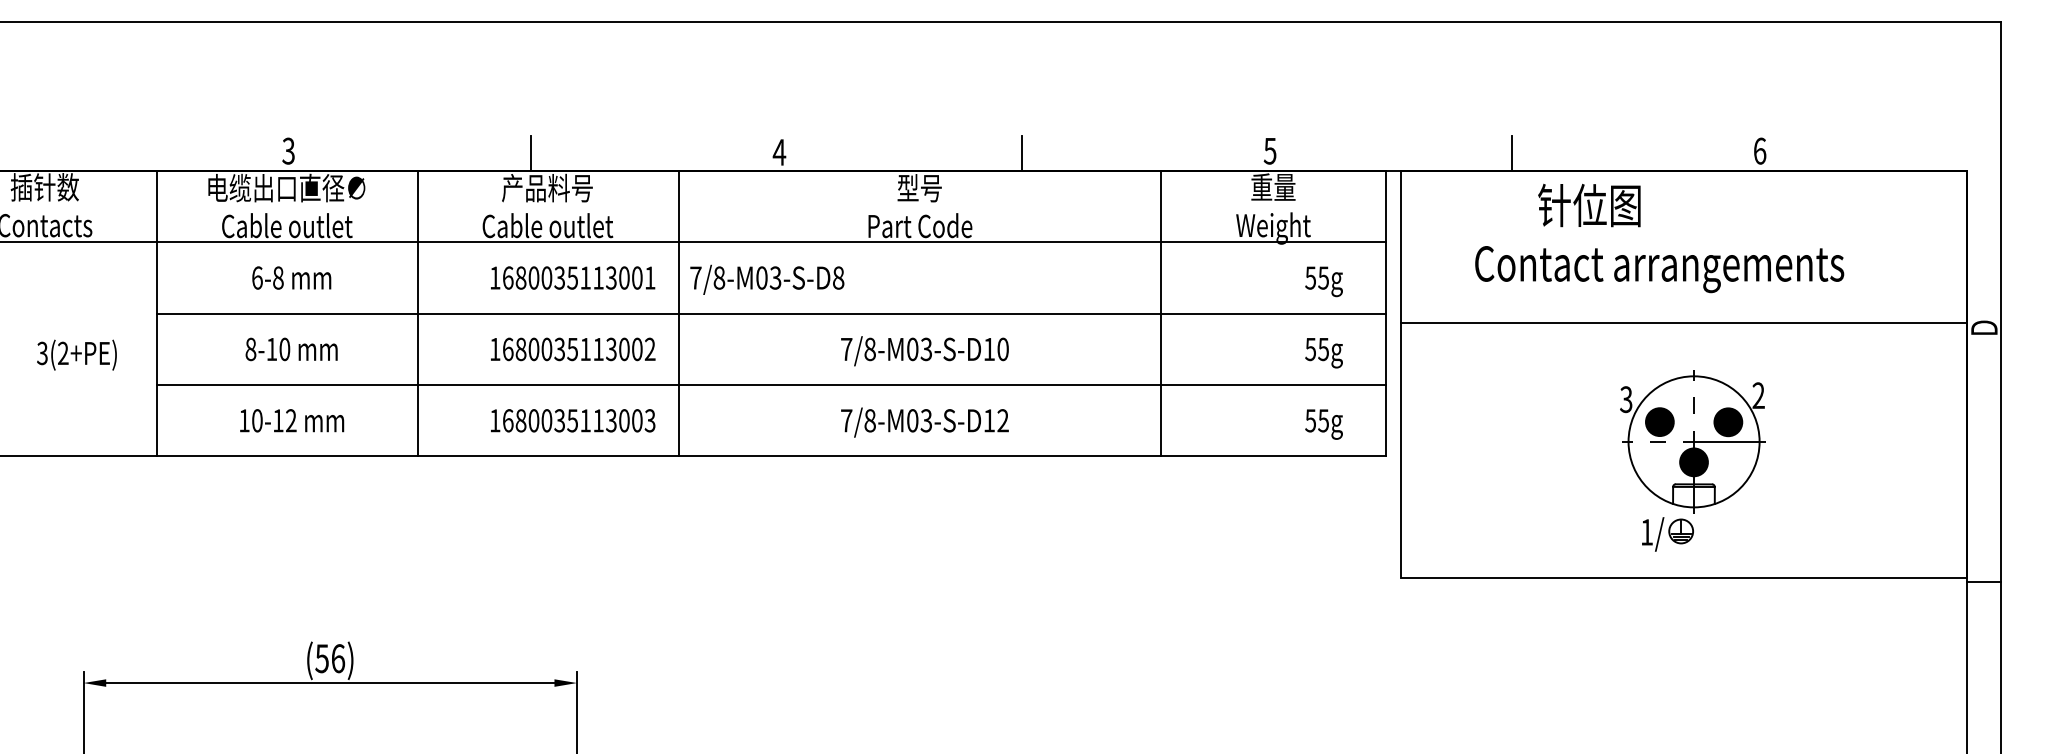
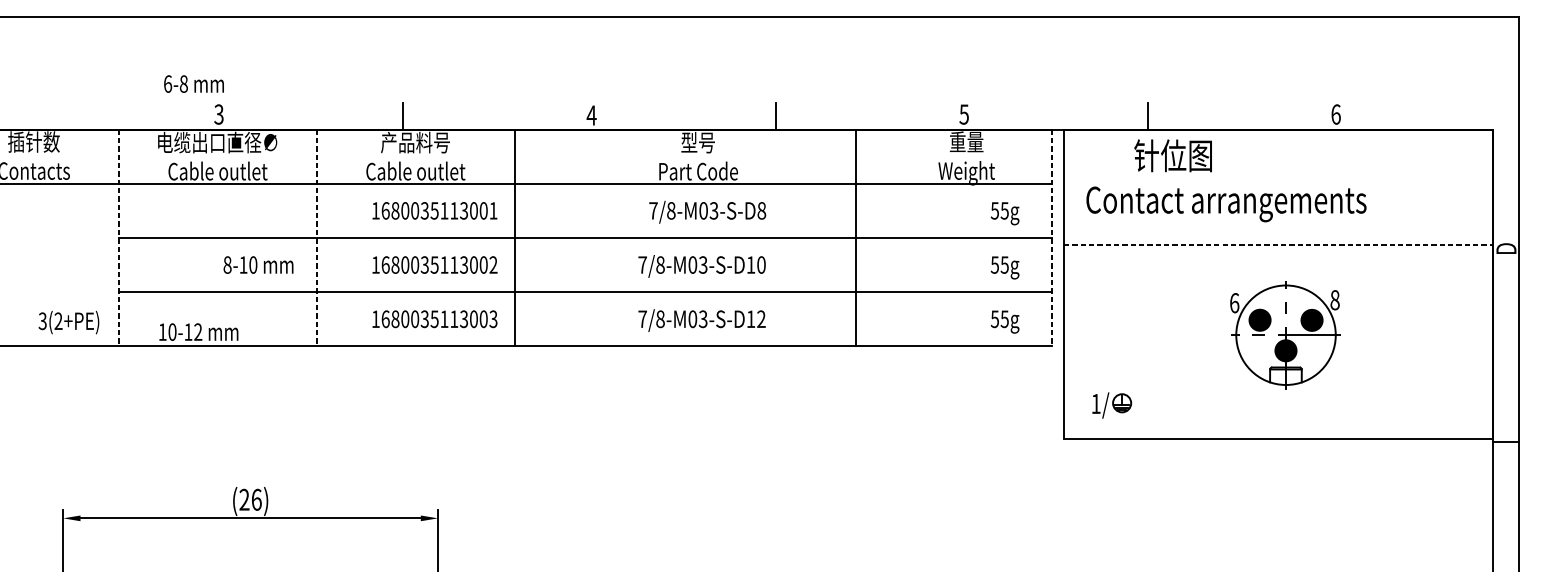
text: (1659, 238) -> (1226, 180), moved
text: (291, 277) -> (193, 83), moved
text: (767, 279) -> (707, 211), moved
line: (157, 313) -> (119, 237), solid -> dashed
line: (418, 313) -> (317, 237), solid -> dashed
line: (1160, 313) -> (855, 237), moved
line: (1385, 313) -> (1051, 237), solid -> dashed
line: (1684, 322) -> (1278, 244), solid -> dashed
text: (291, 349) -> (258, 265), moved
text: (76, 354) -> (68, 322), moved
text: (1758, 395) -> (1334, 300), 2 -> 8
text: (1626, 399) -> (1234, 303), 3 -> 6
text: (292, 420) -> (199, 331), moved
part: (1667, 534) -> (1111, 405), moved
text: (321, 658) -> (243, 499), (56) -> (26)

